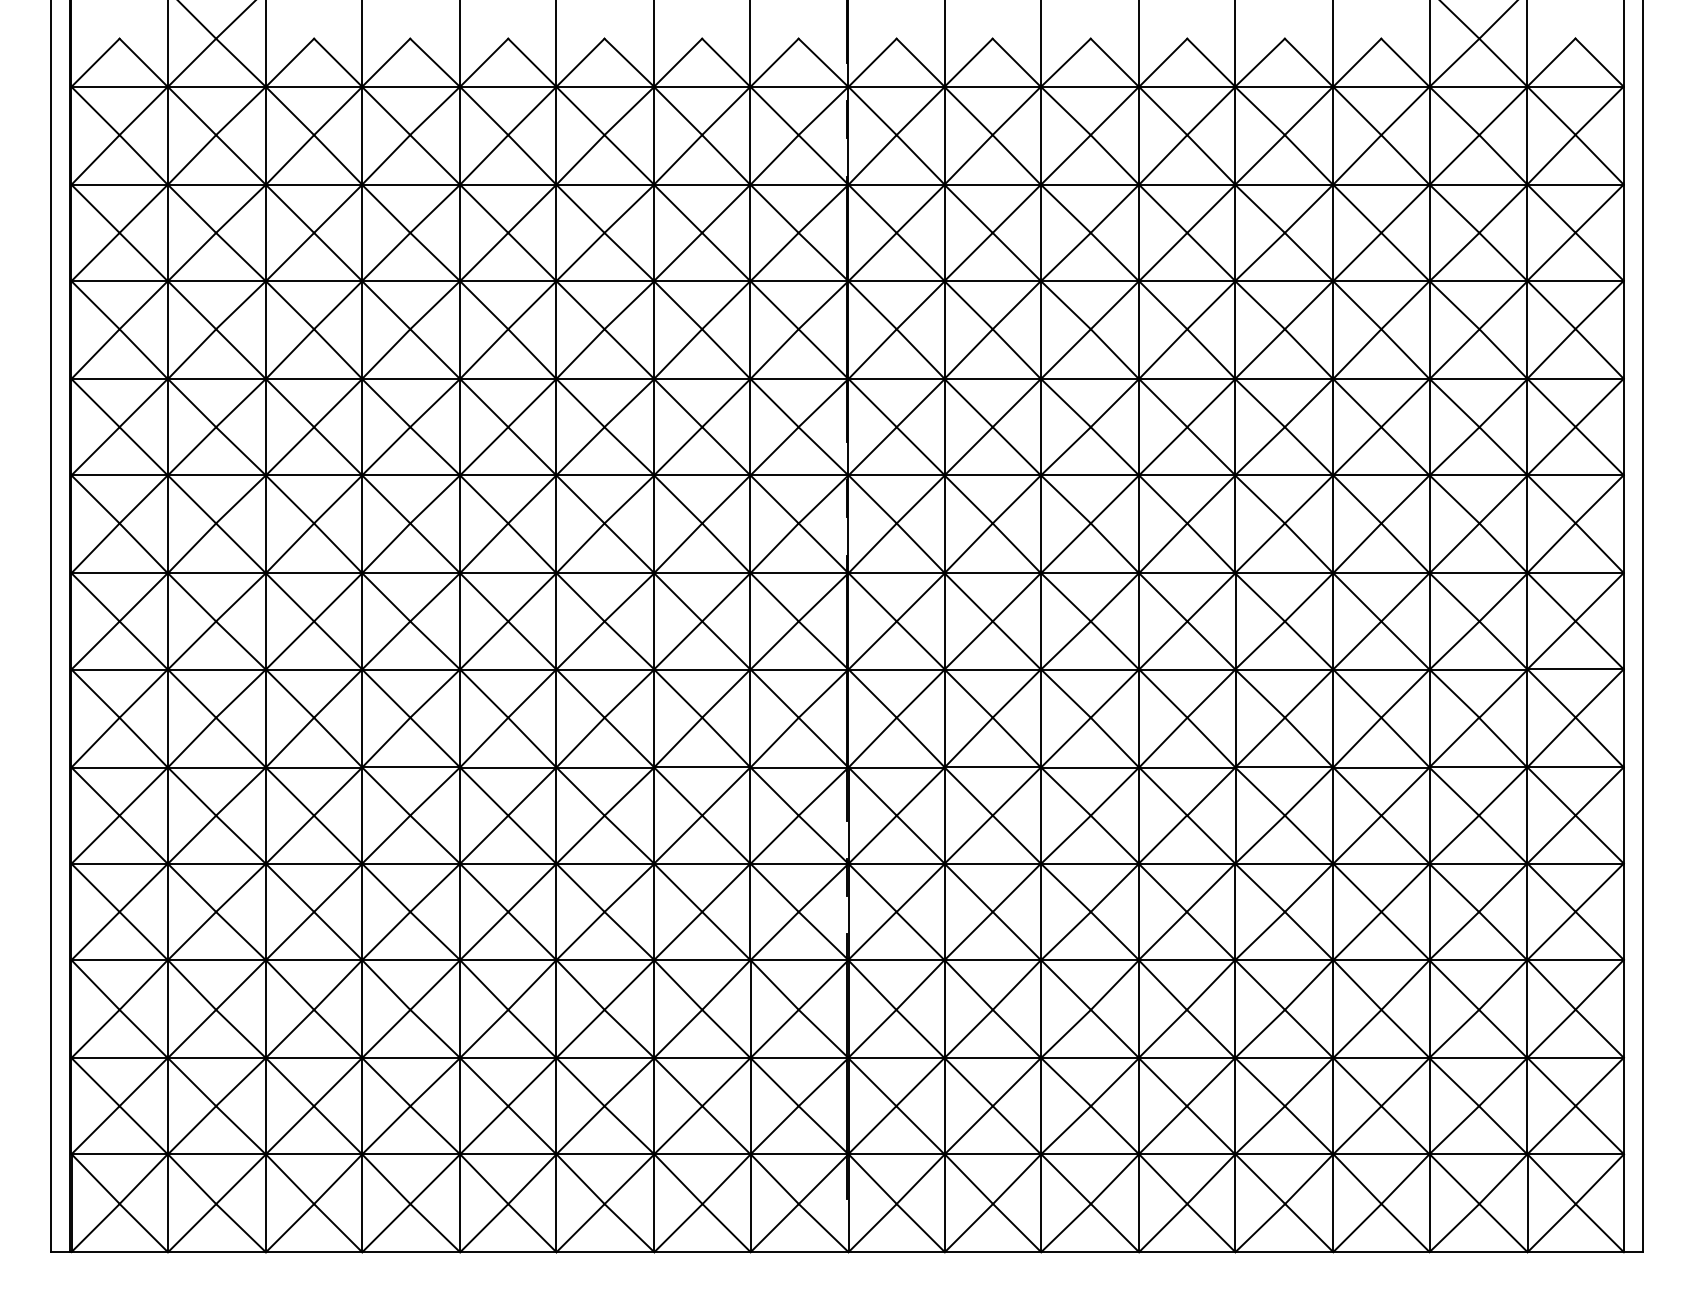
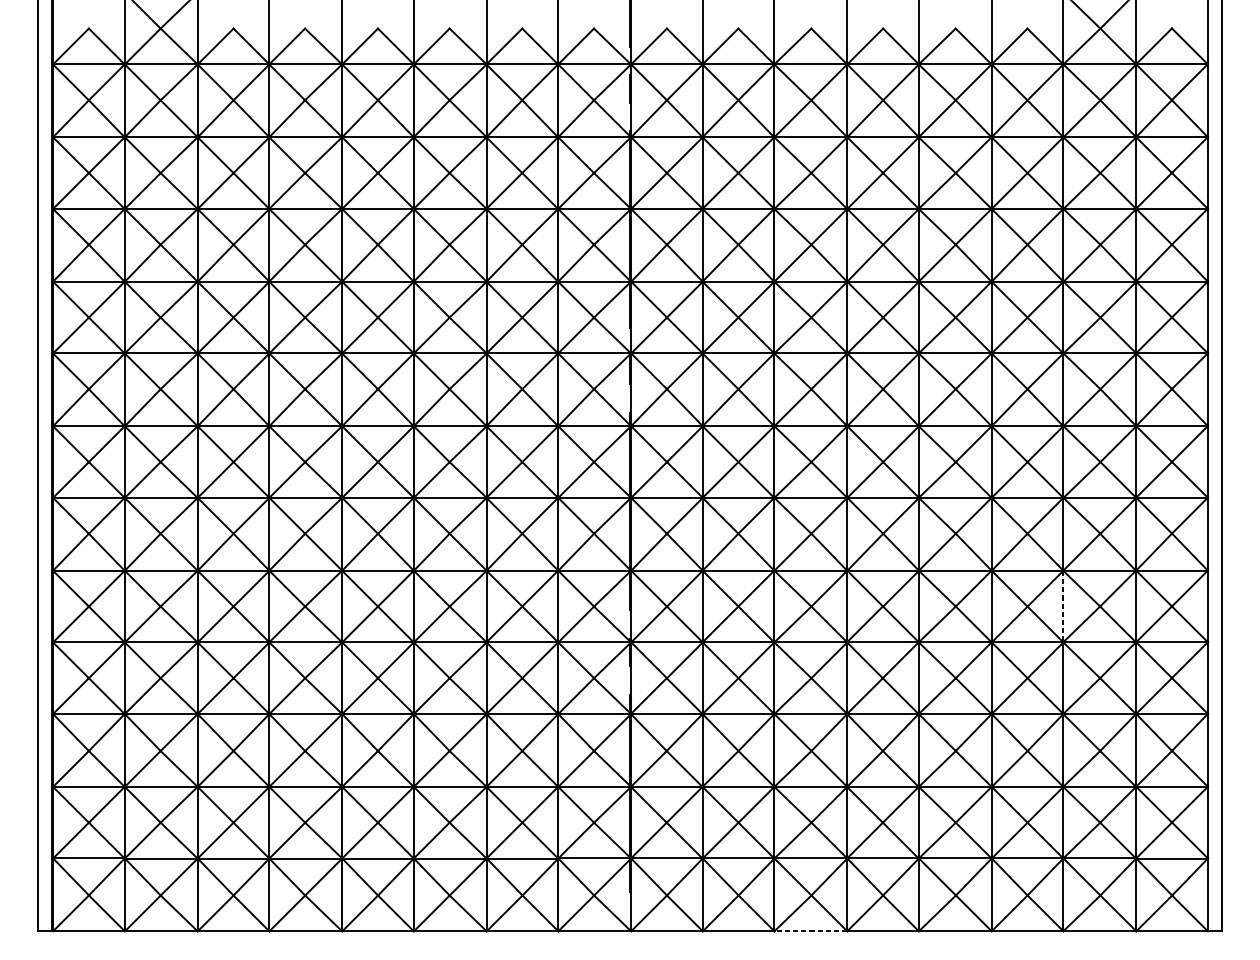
line: (1429, 816) -> (1063, 607), solid -> dashed
line: (1090, 1252) -> (811, 931), solid -> dashed

